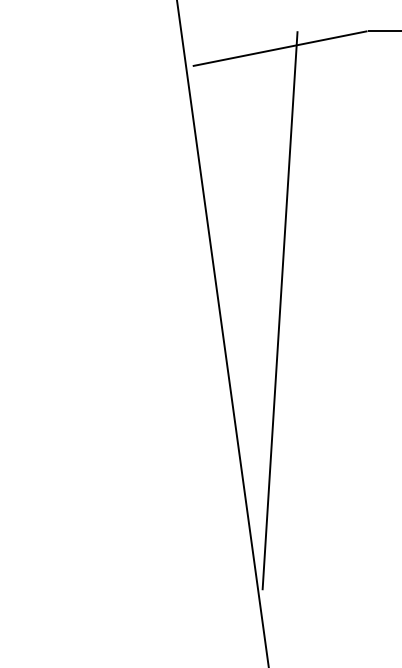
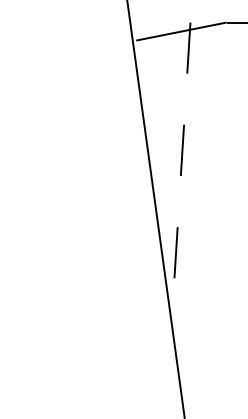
line: (280, 311) -> (181, 167), solid -> dashed

